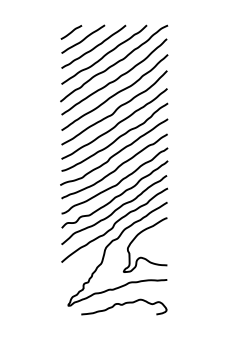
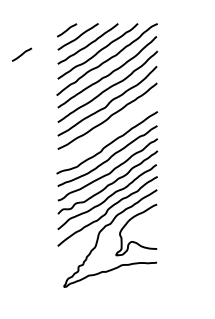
line: (23, 58) -> (22, 54), added
curve: (116, 138) -> (109, 129), removed
curve: (123, 305) -> (115, 286), removed

